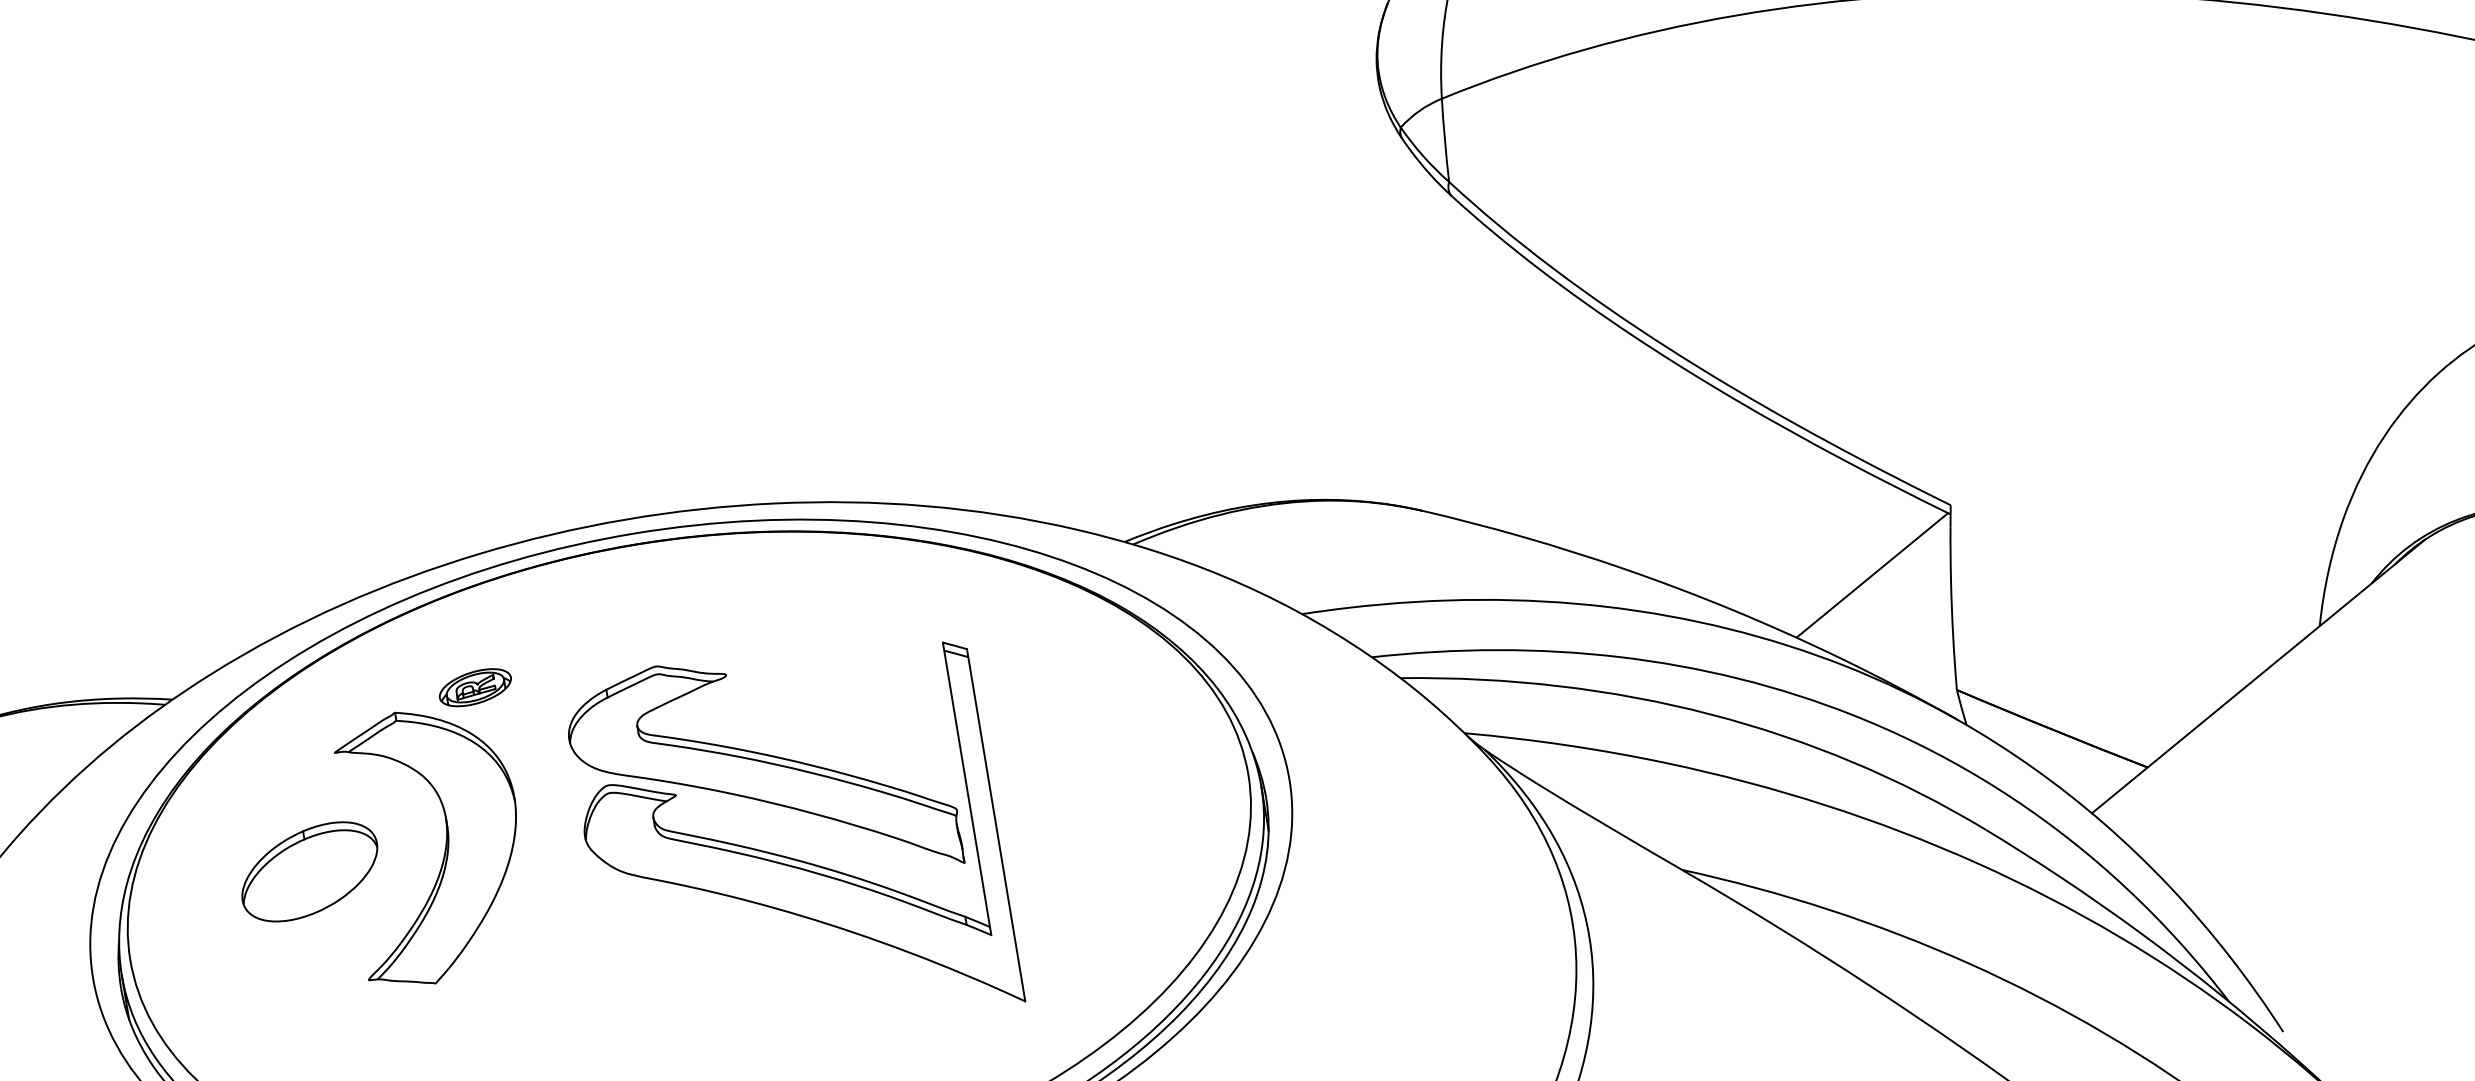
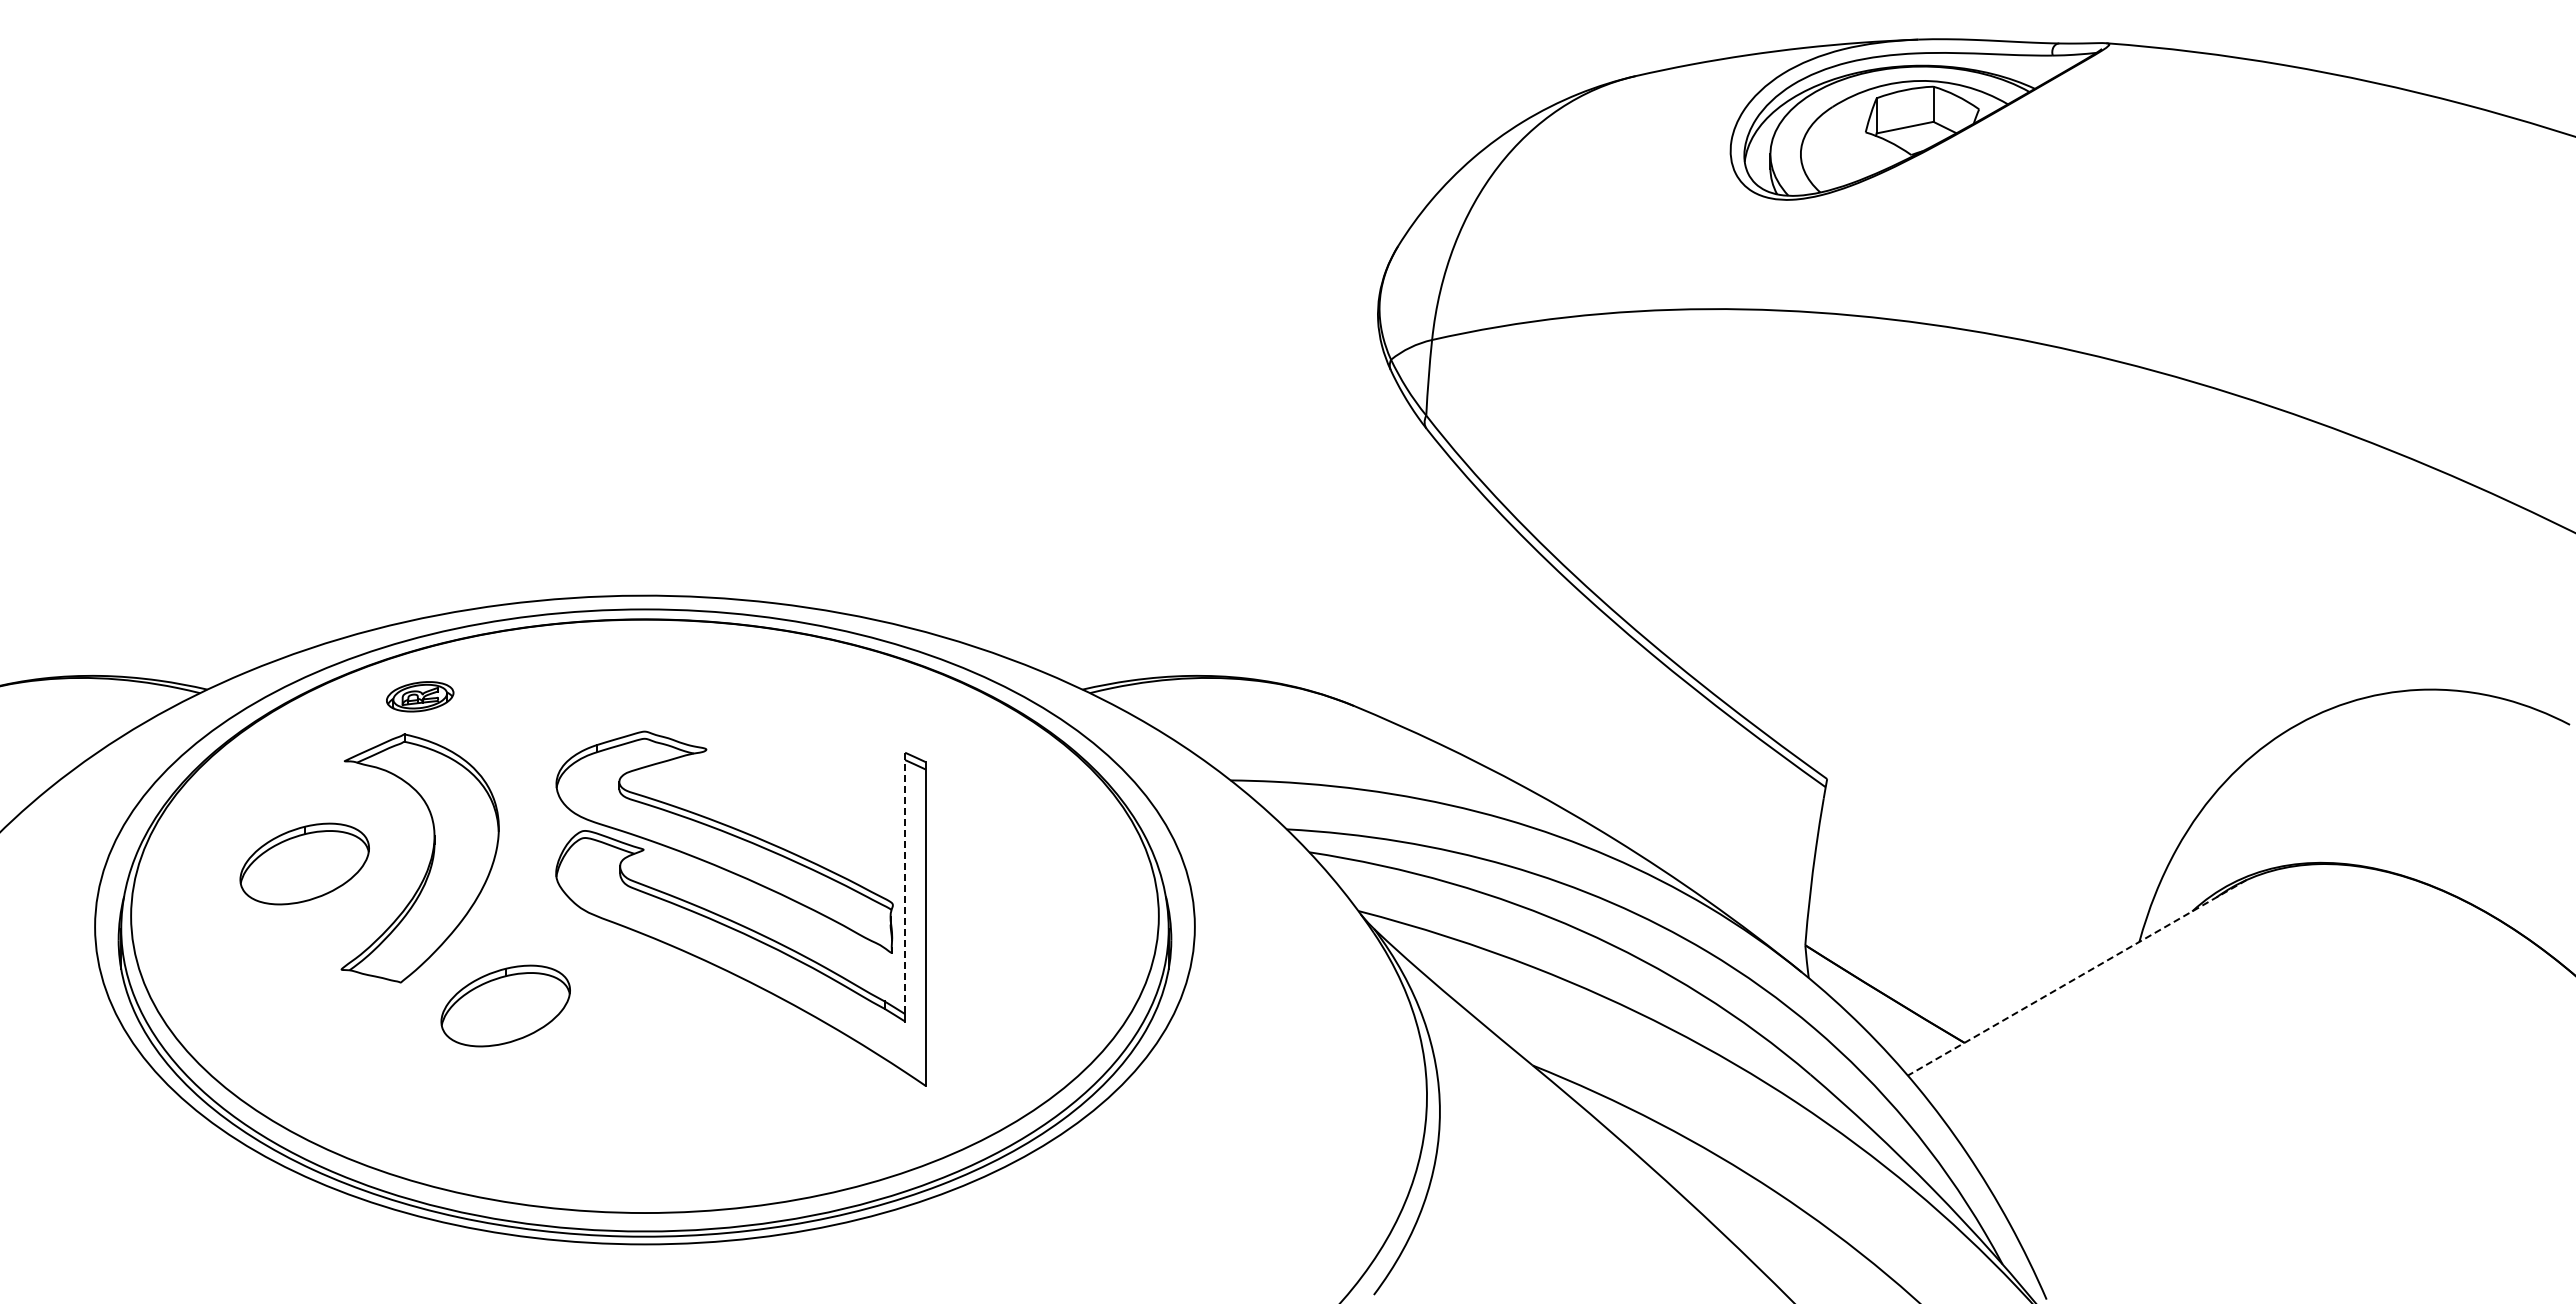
line: (1872, 574) -> (1746, 829), removed
line: (2258, 676) -> (2077, 977), solid -> dashed
part: (475, 687) -> (420, 696), moved
line: (966, 784) -> (905, 883), solid -> dashed
part: (553, 989) -> (505, 1005), added

